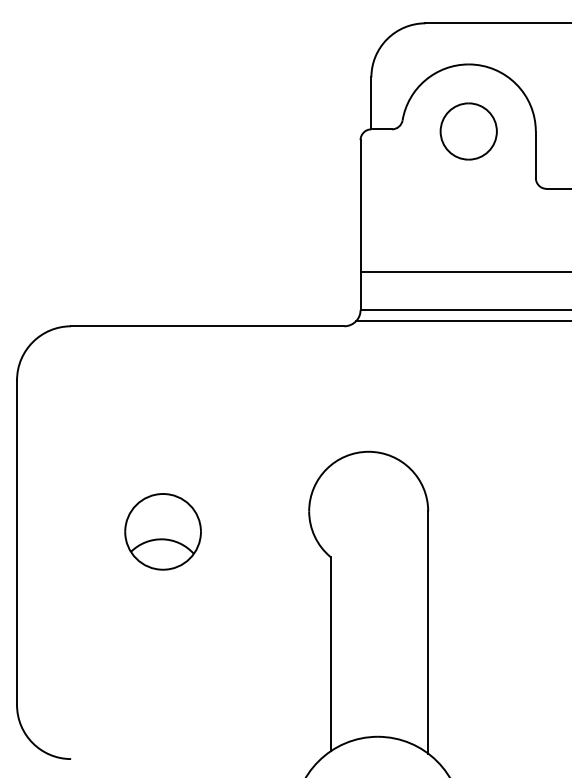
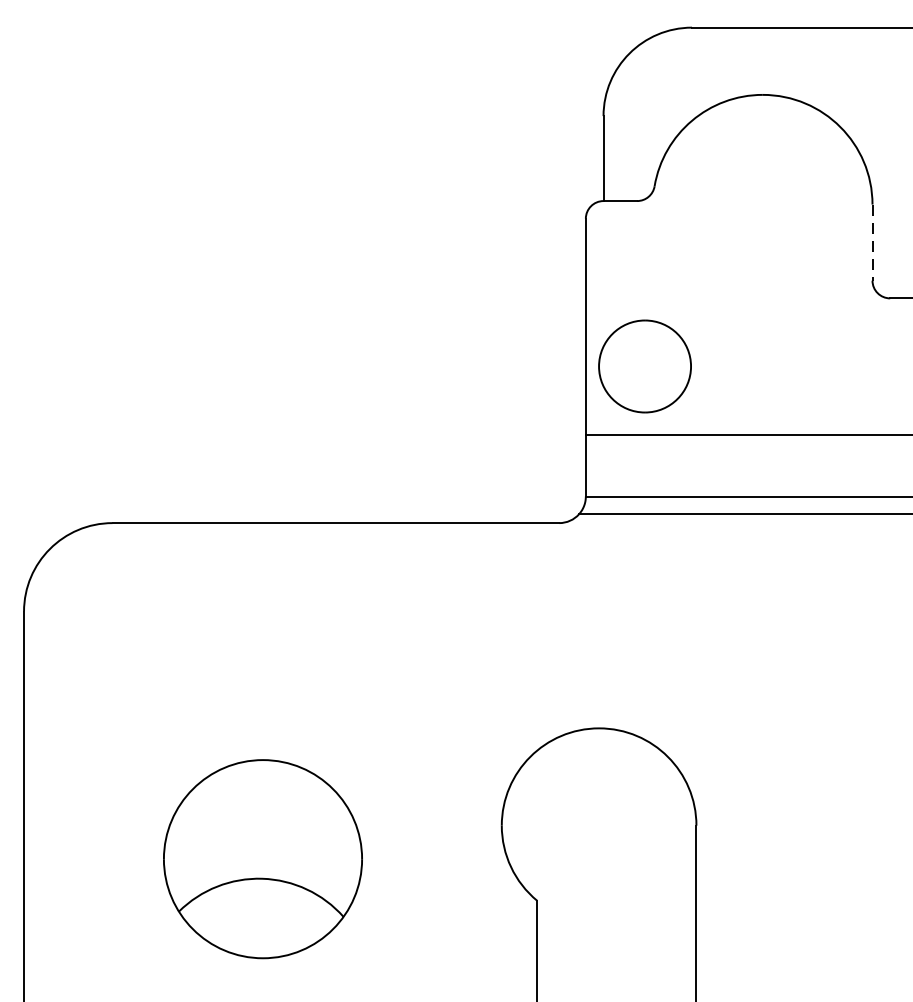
part: (468, 131) -> (644, 366), moved
line: (535, 155) -> (871, 243), solid -> dashed
part: (162, 531) -> (261, 858), size x1.6

